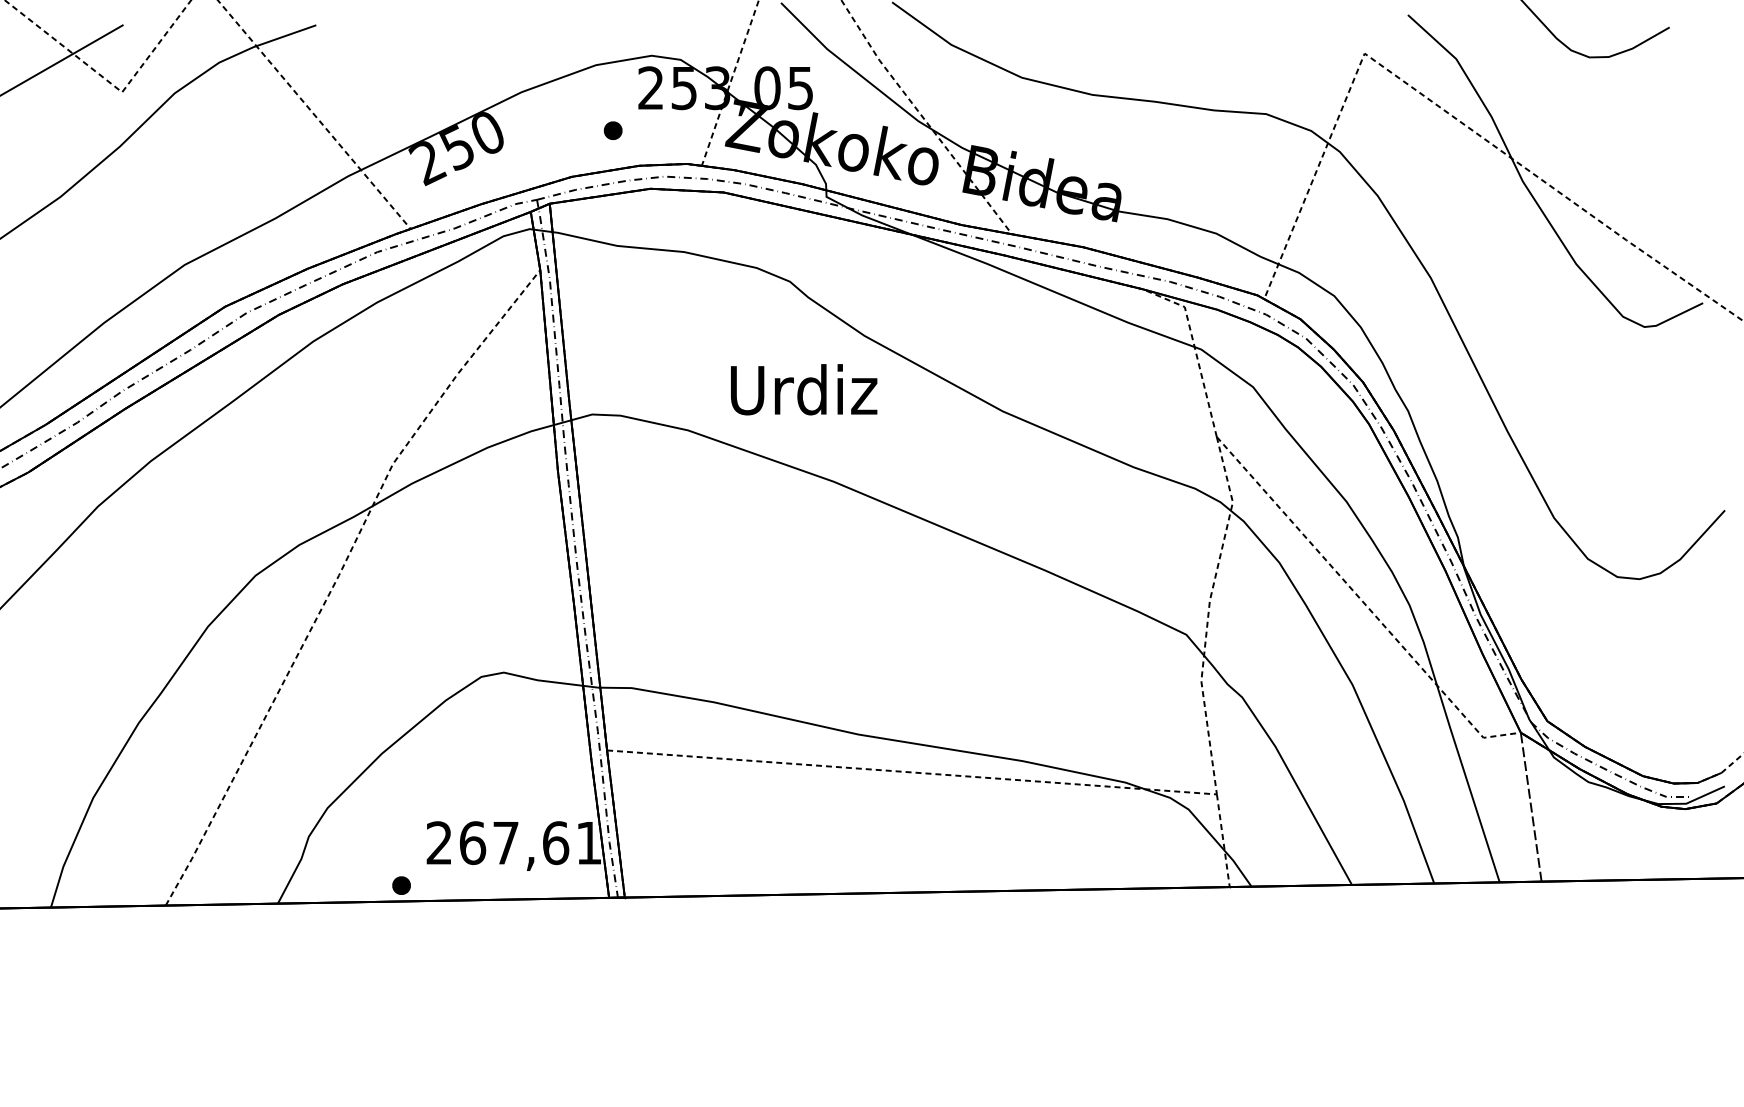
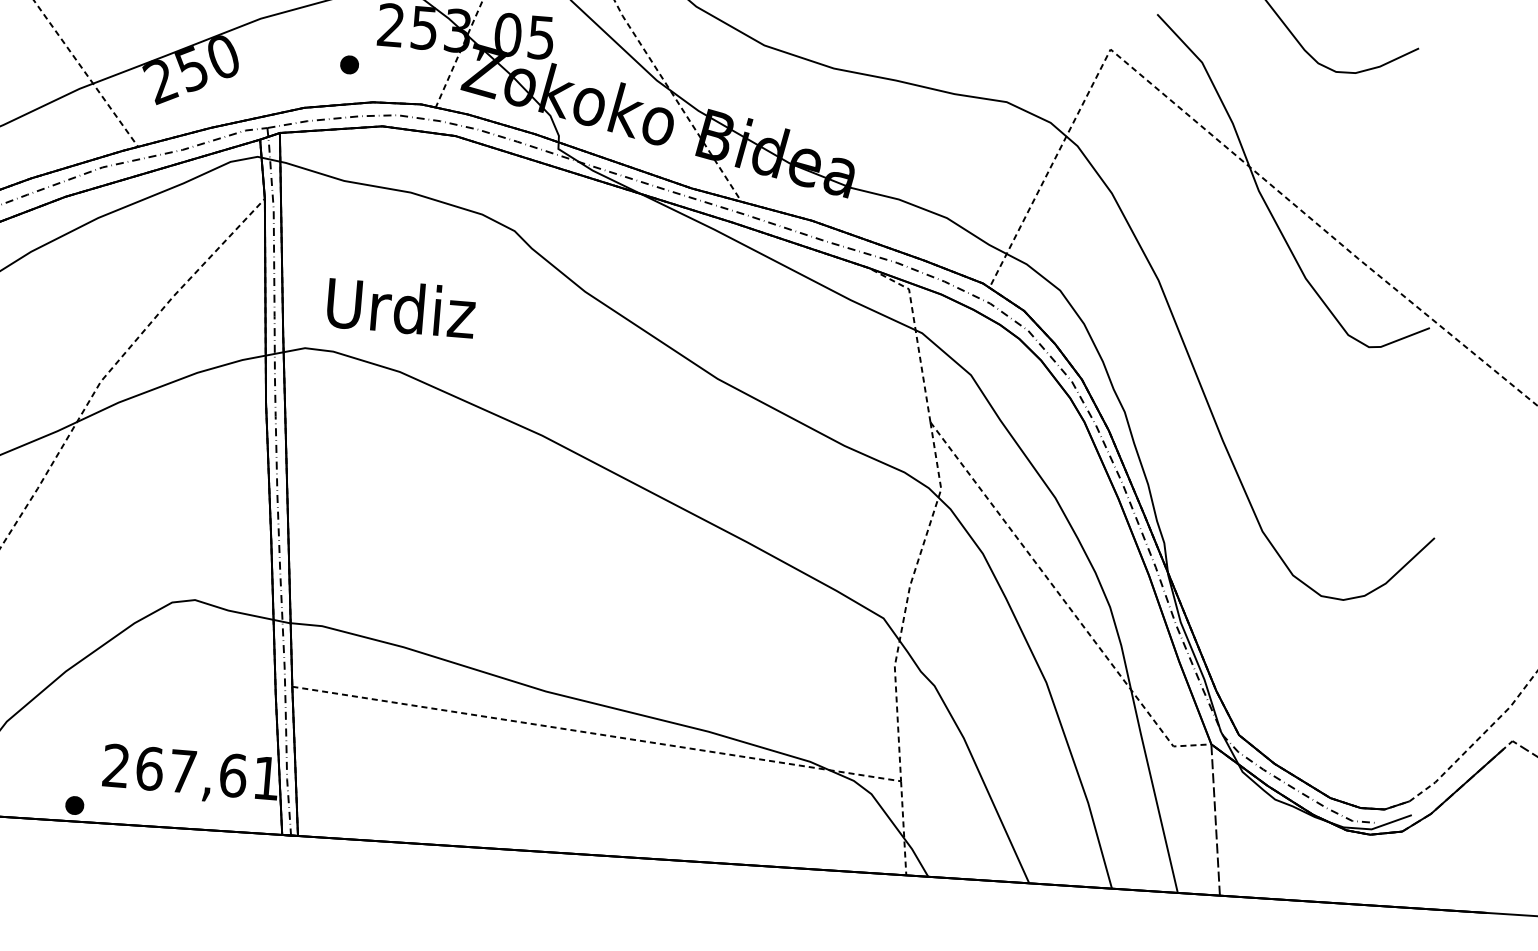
text: (804, 389) -> (401, 307), moved

